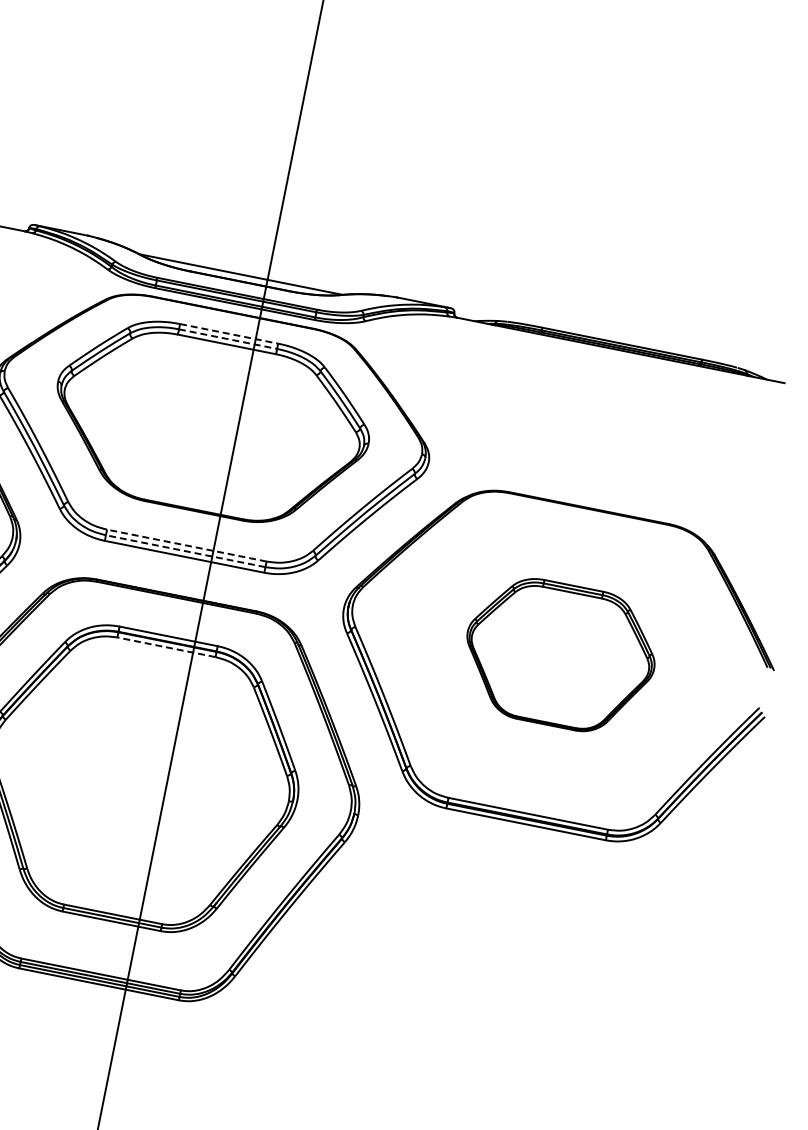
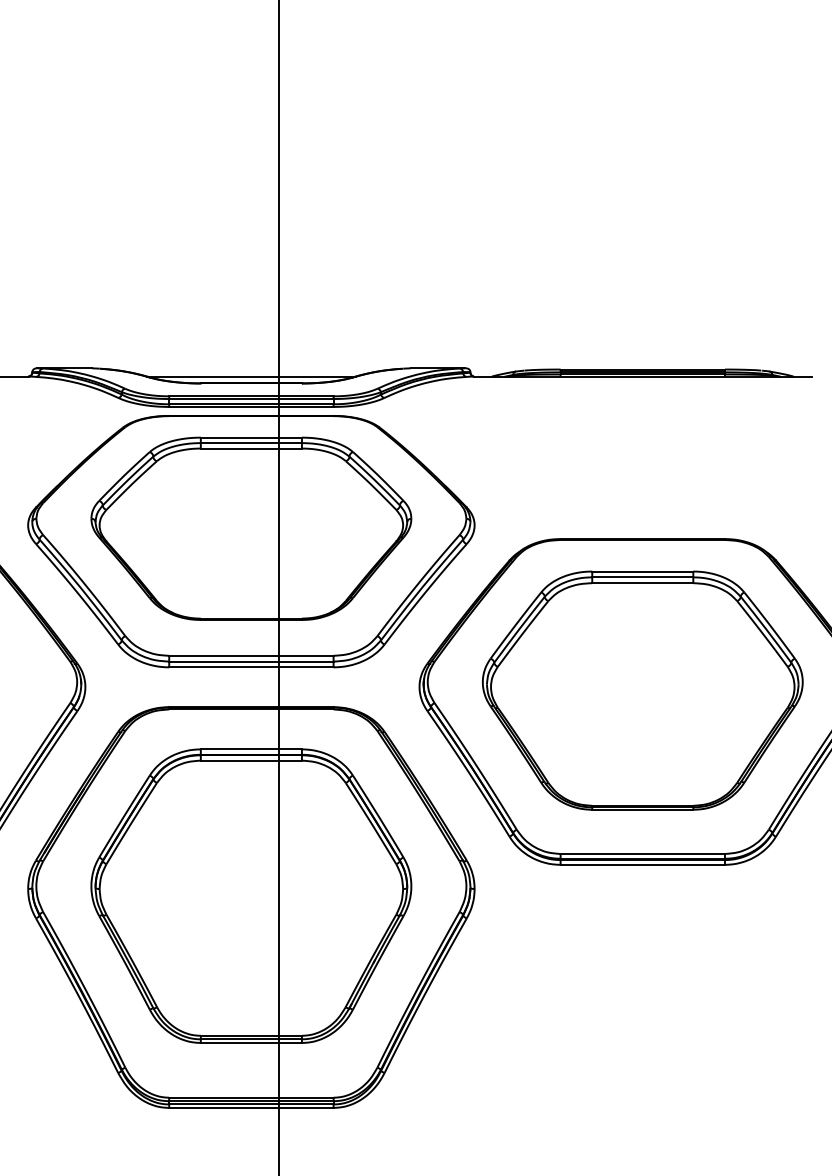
line: (229, 333) -> (251, 437), dashed -> solid
line: (228, 339) -> (251, 443), dashed -> solid
line: (186, 545) -> (250, 655), dashed -> solid
line: (184, 550) -> (250, 661), dashed -> solid
line: (166, 647) -> (251, 760), dashed -> solid
part: (559, 655) -> (642, 690), size x1.67

